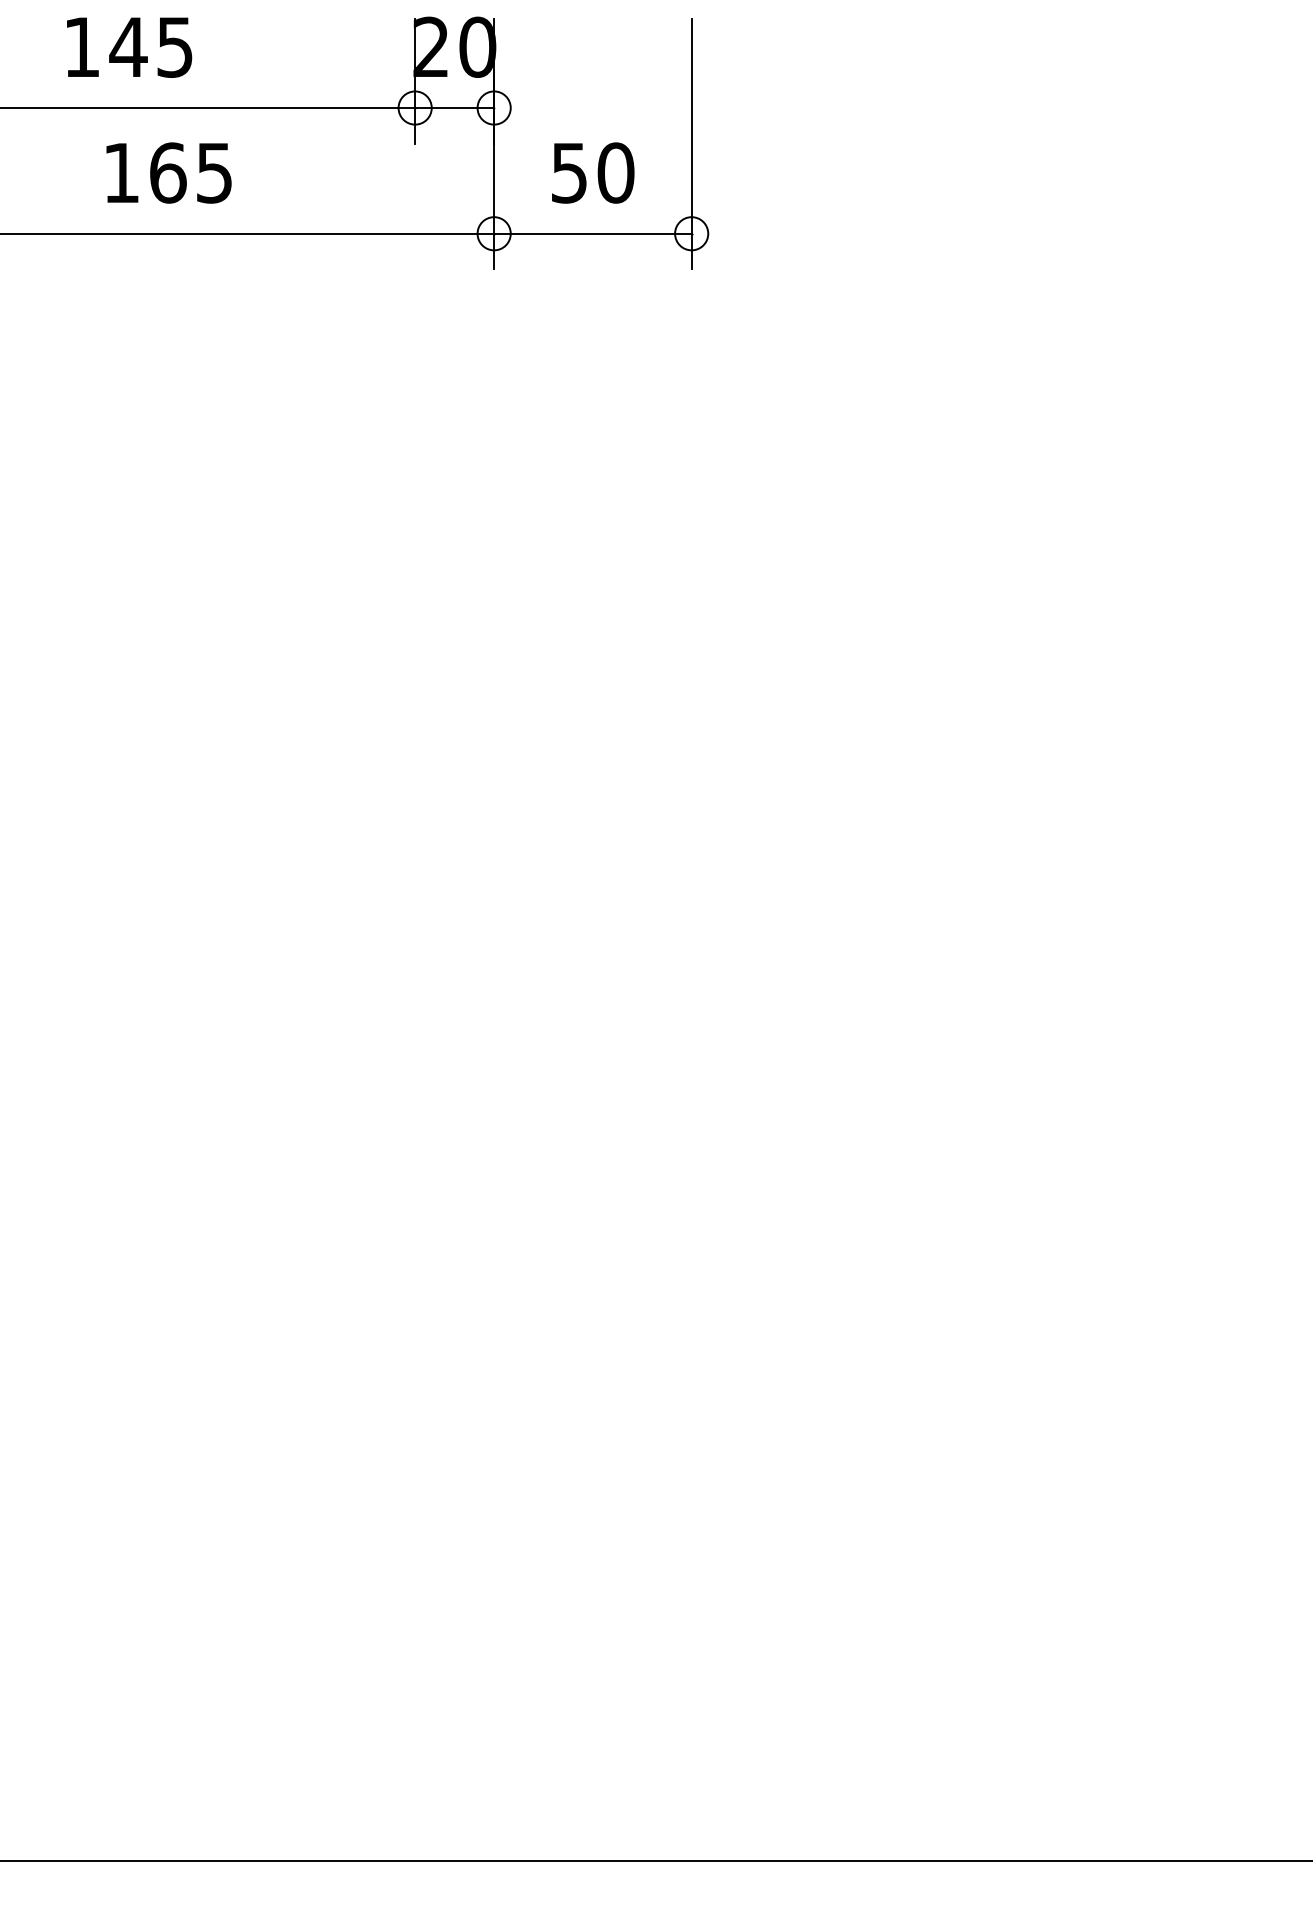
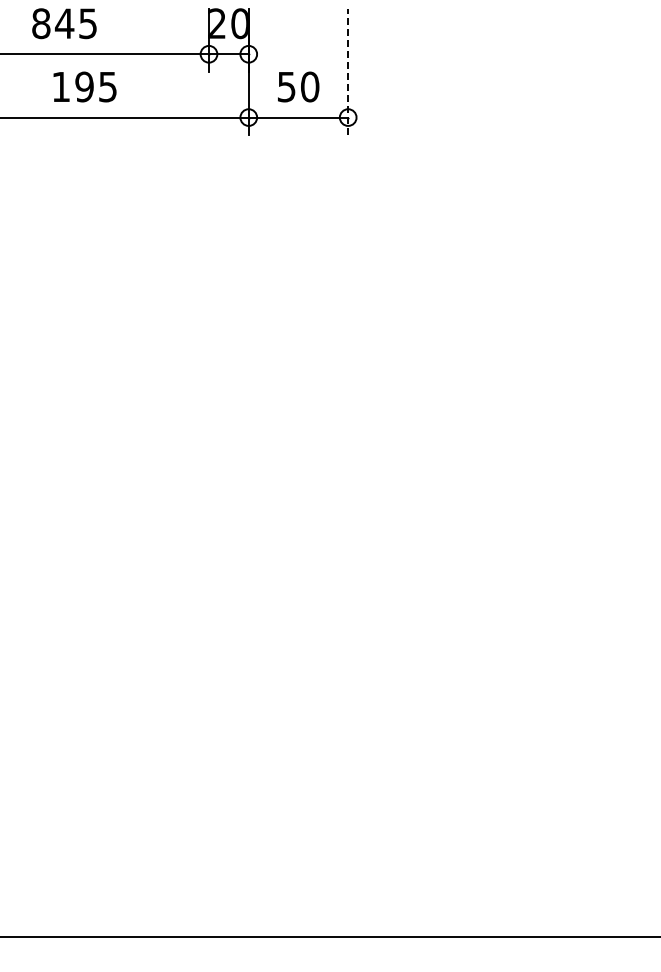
text: (82, 46) -> (41, 23), 145 -> 845
line: (692, 142) -> (348, 71), solid -> dashed
text: (167, 172) -> (84, 86), 165 -> 195

